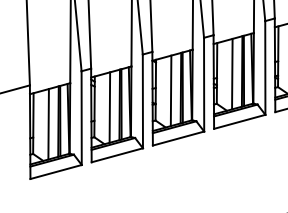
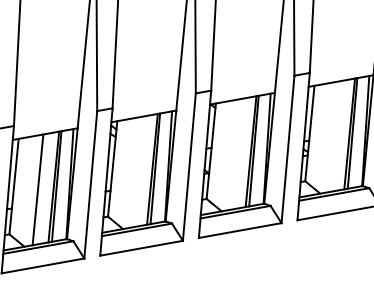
line: (232, 73) -> (334, 135), removed
line: (170, 90) -> (234, 153), removed
line: (109, 107) -> (136, 172), removed

